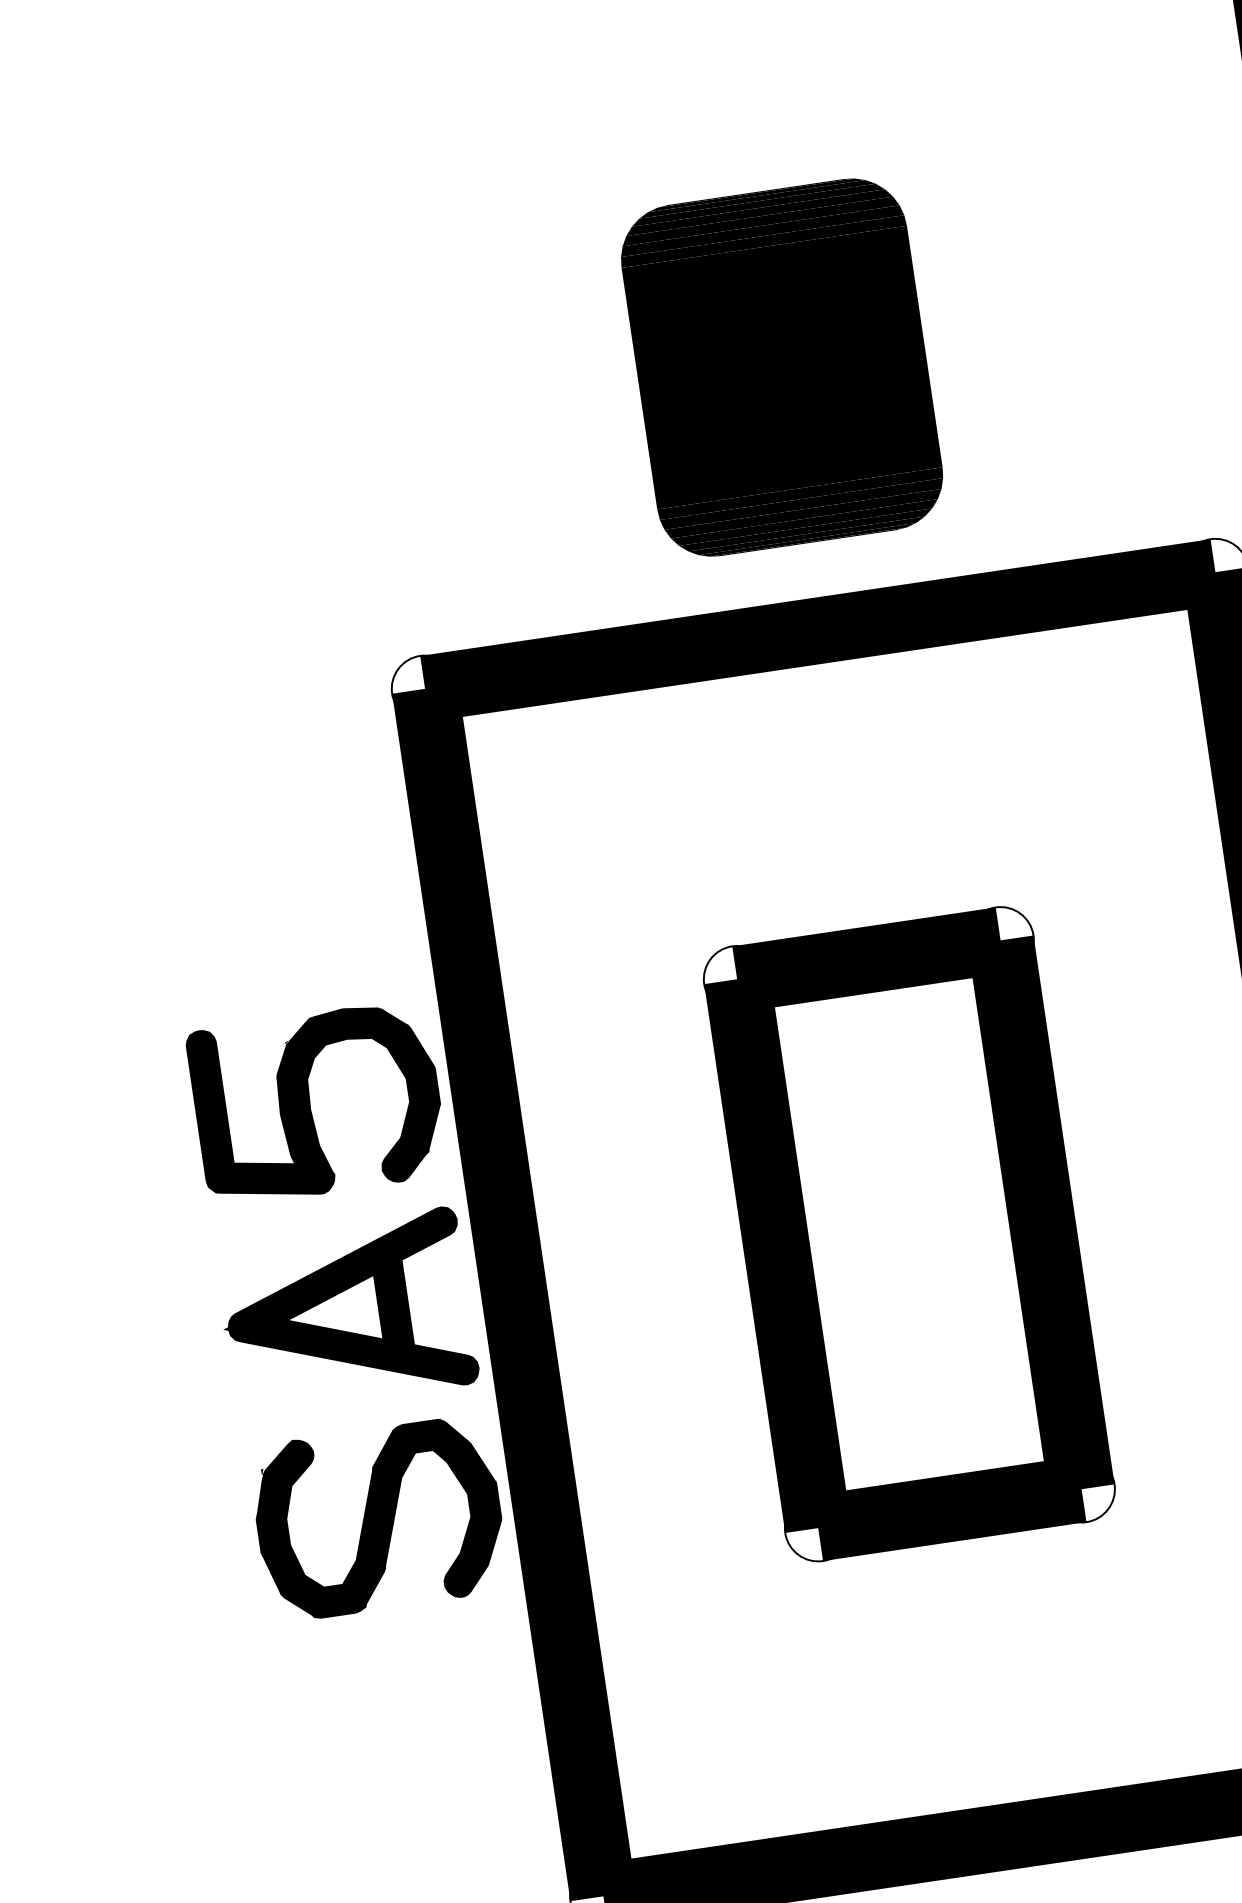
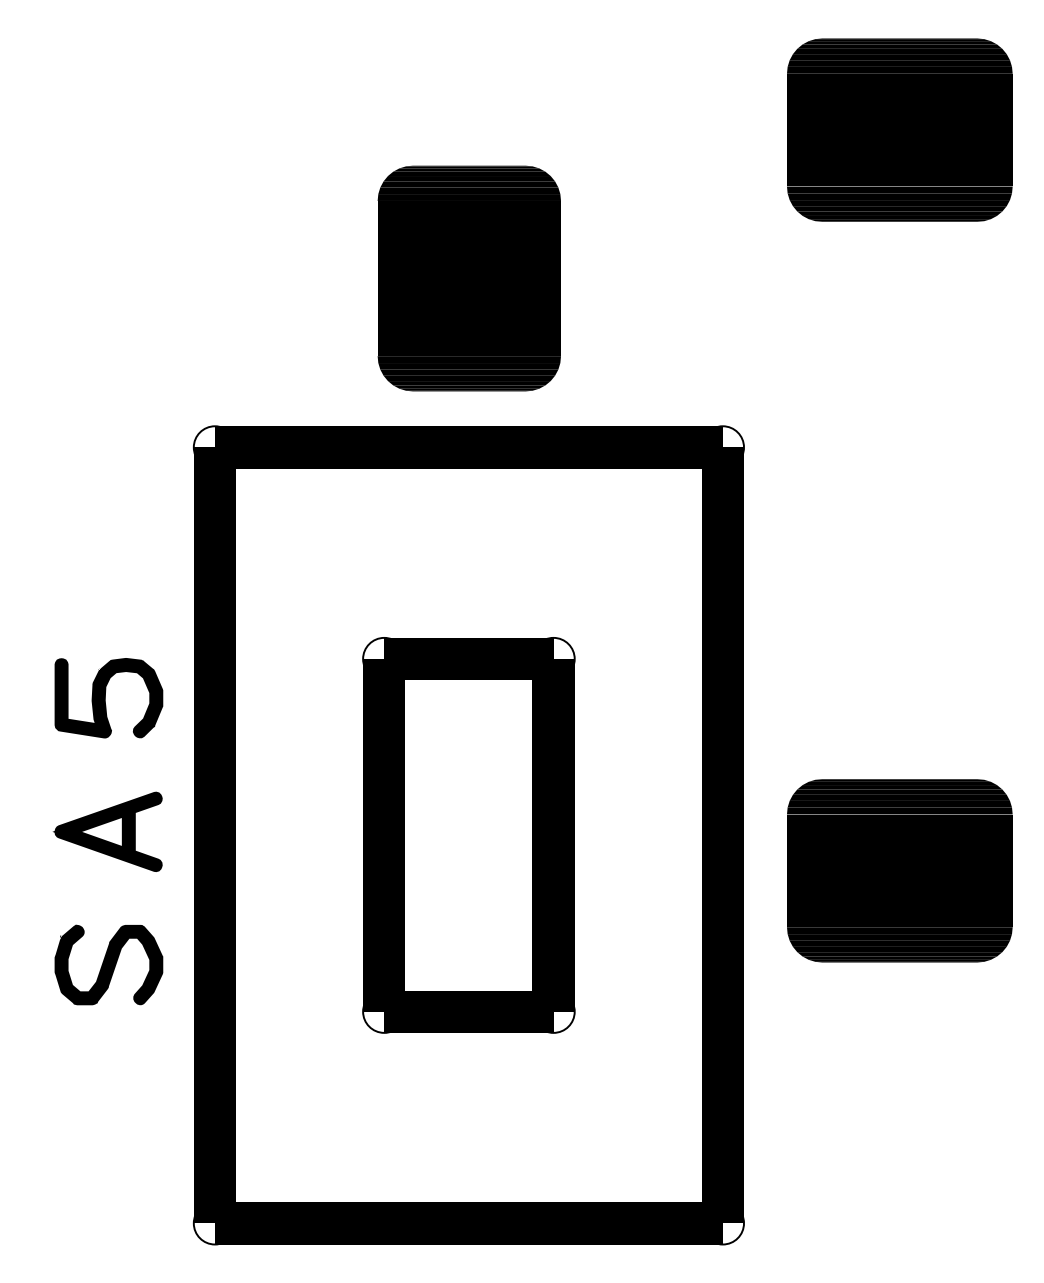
part: (316, 1102) -> (108, 697), size x0.7
part: (346, 1311) -> (107, 831), size x0.7
part: (378, 1517) -> (108, 964), size x0.7

